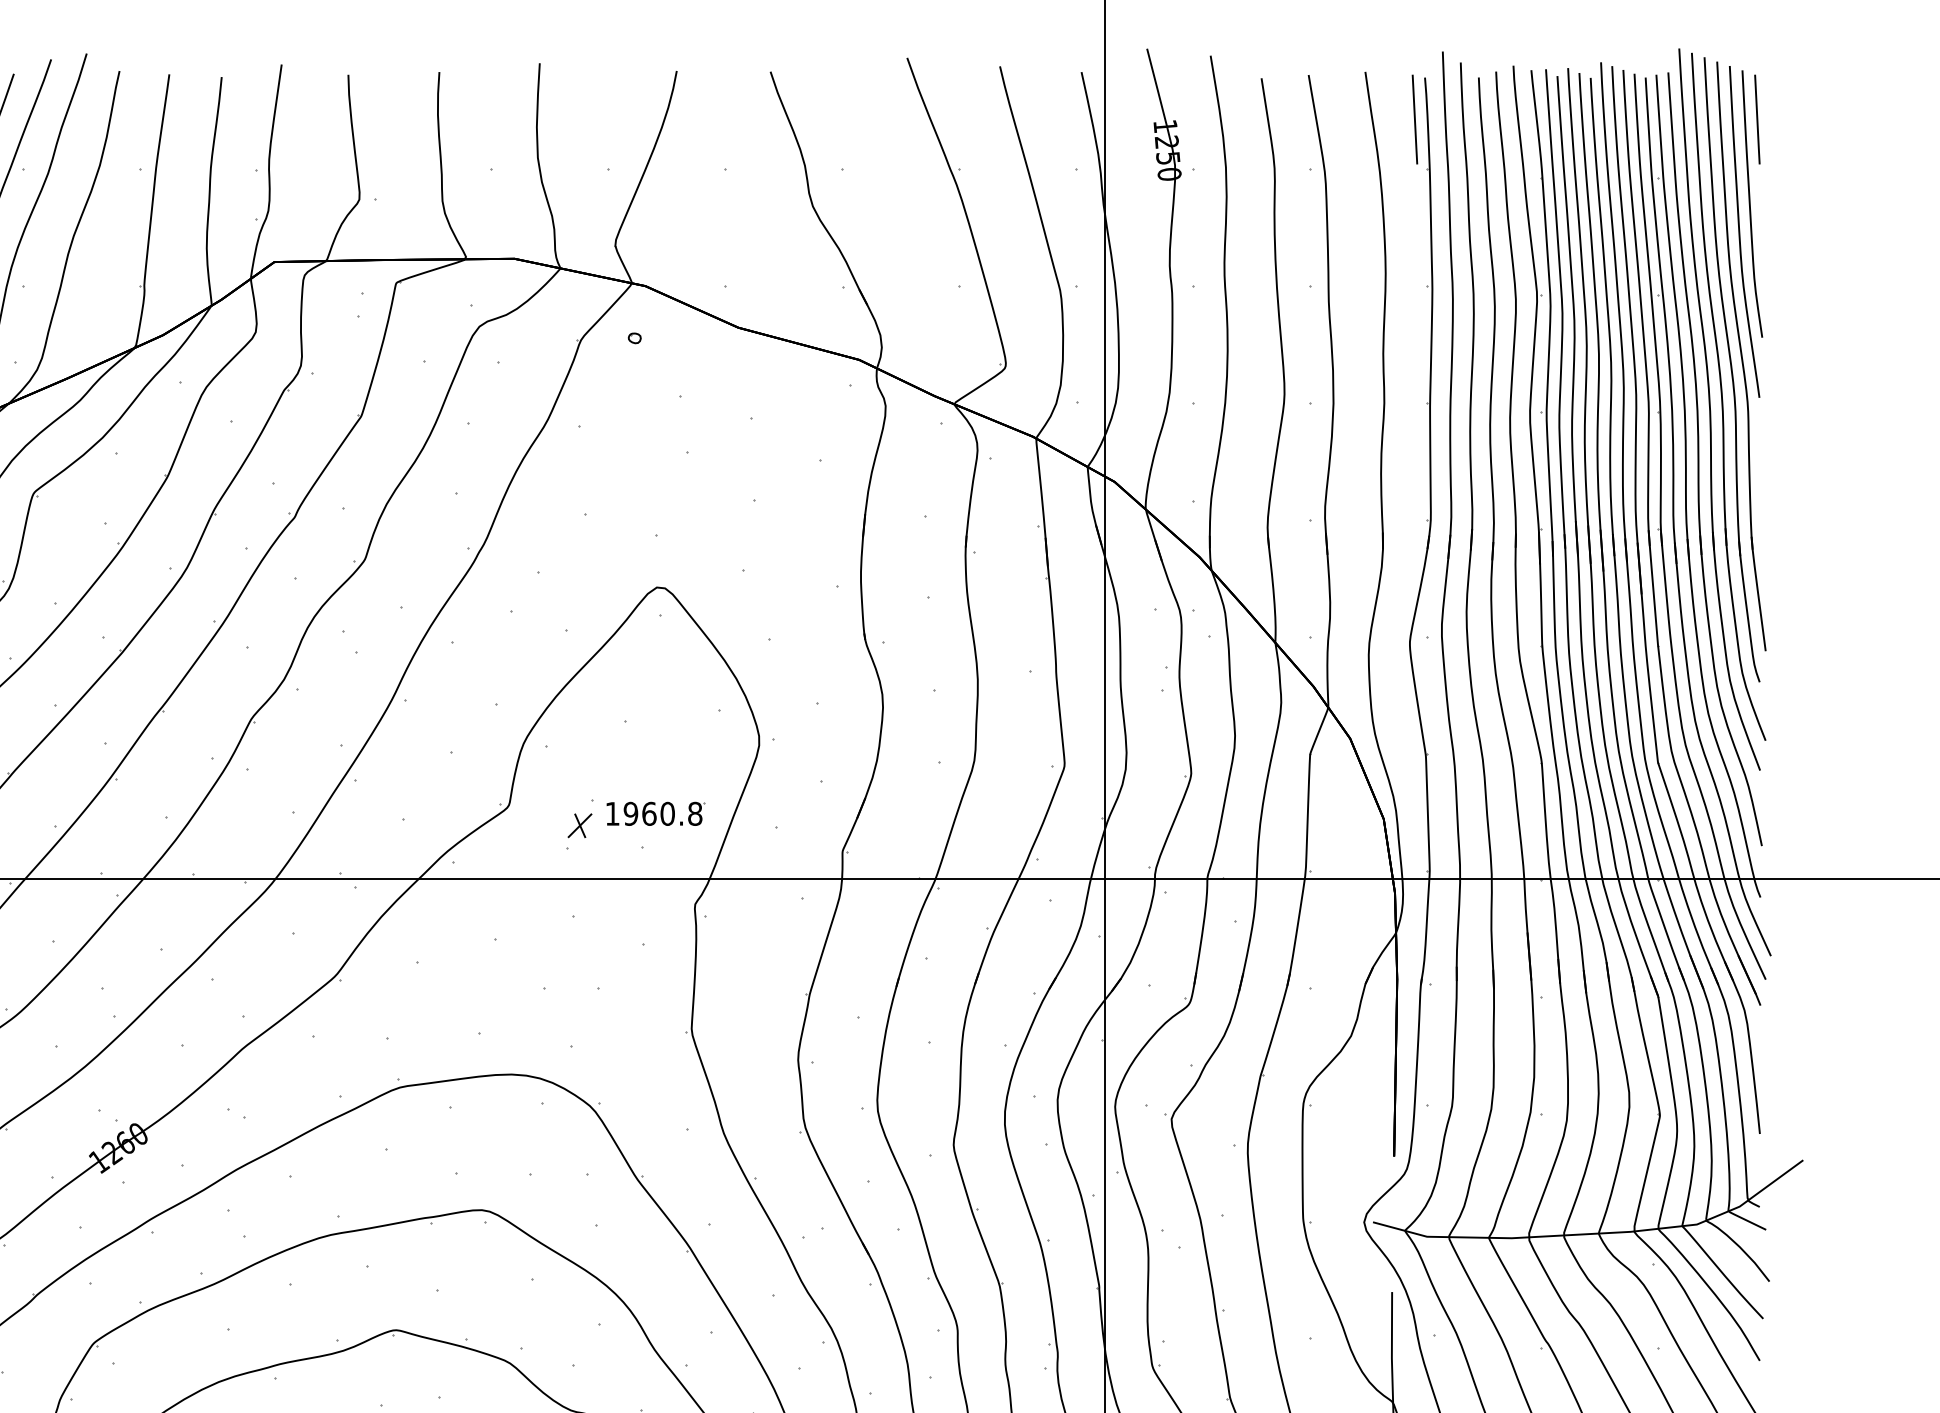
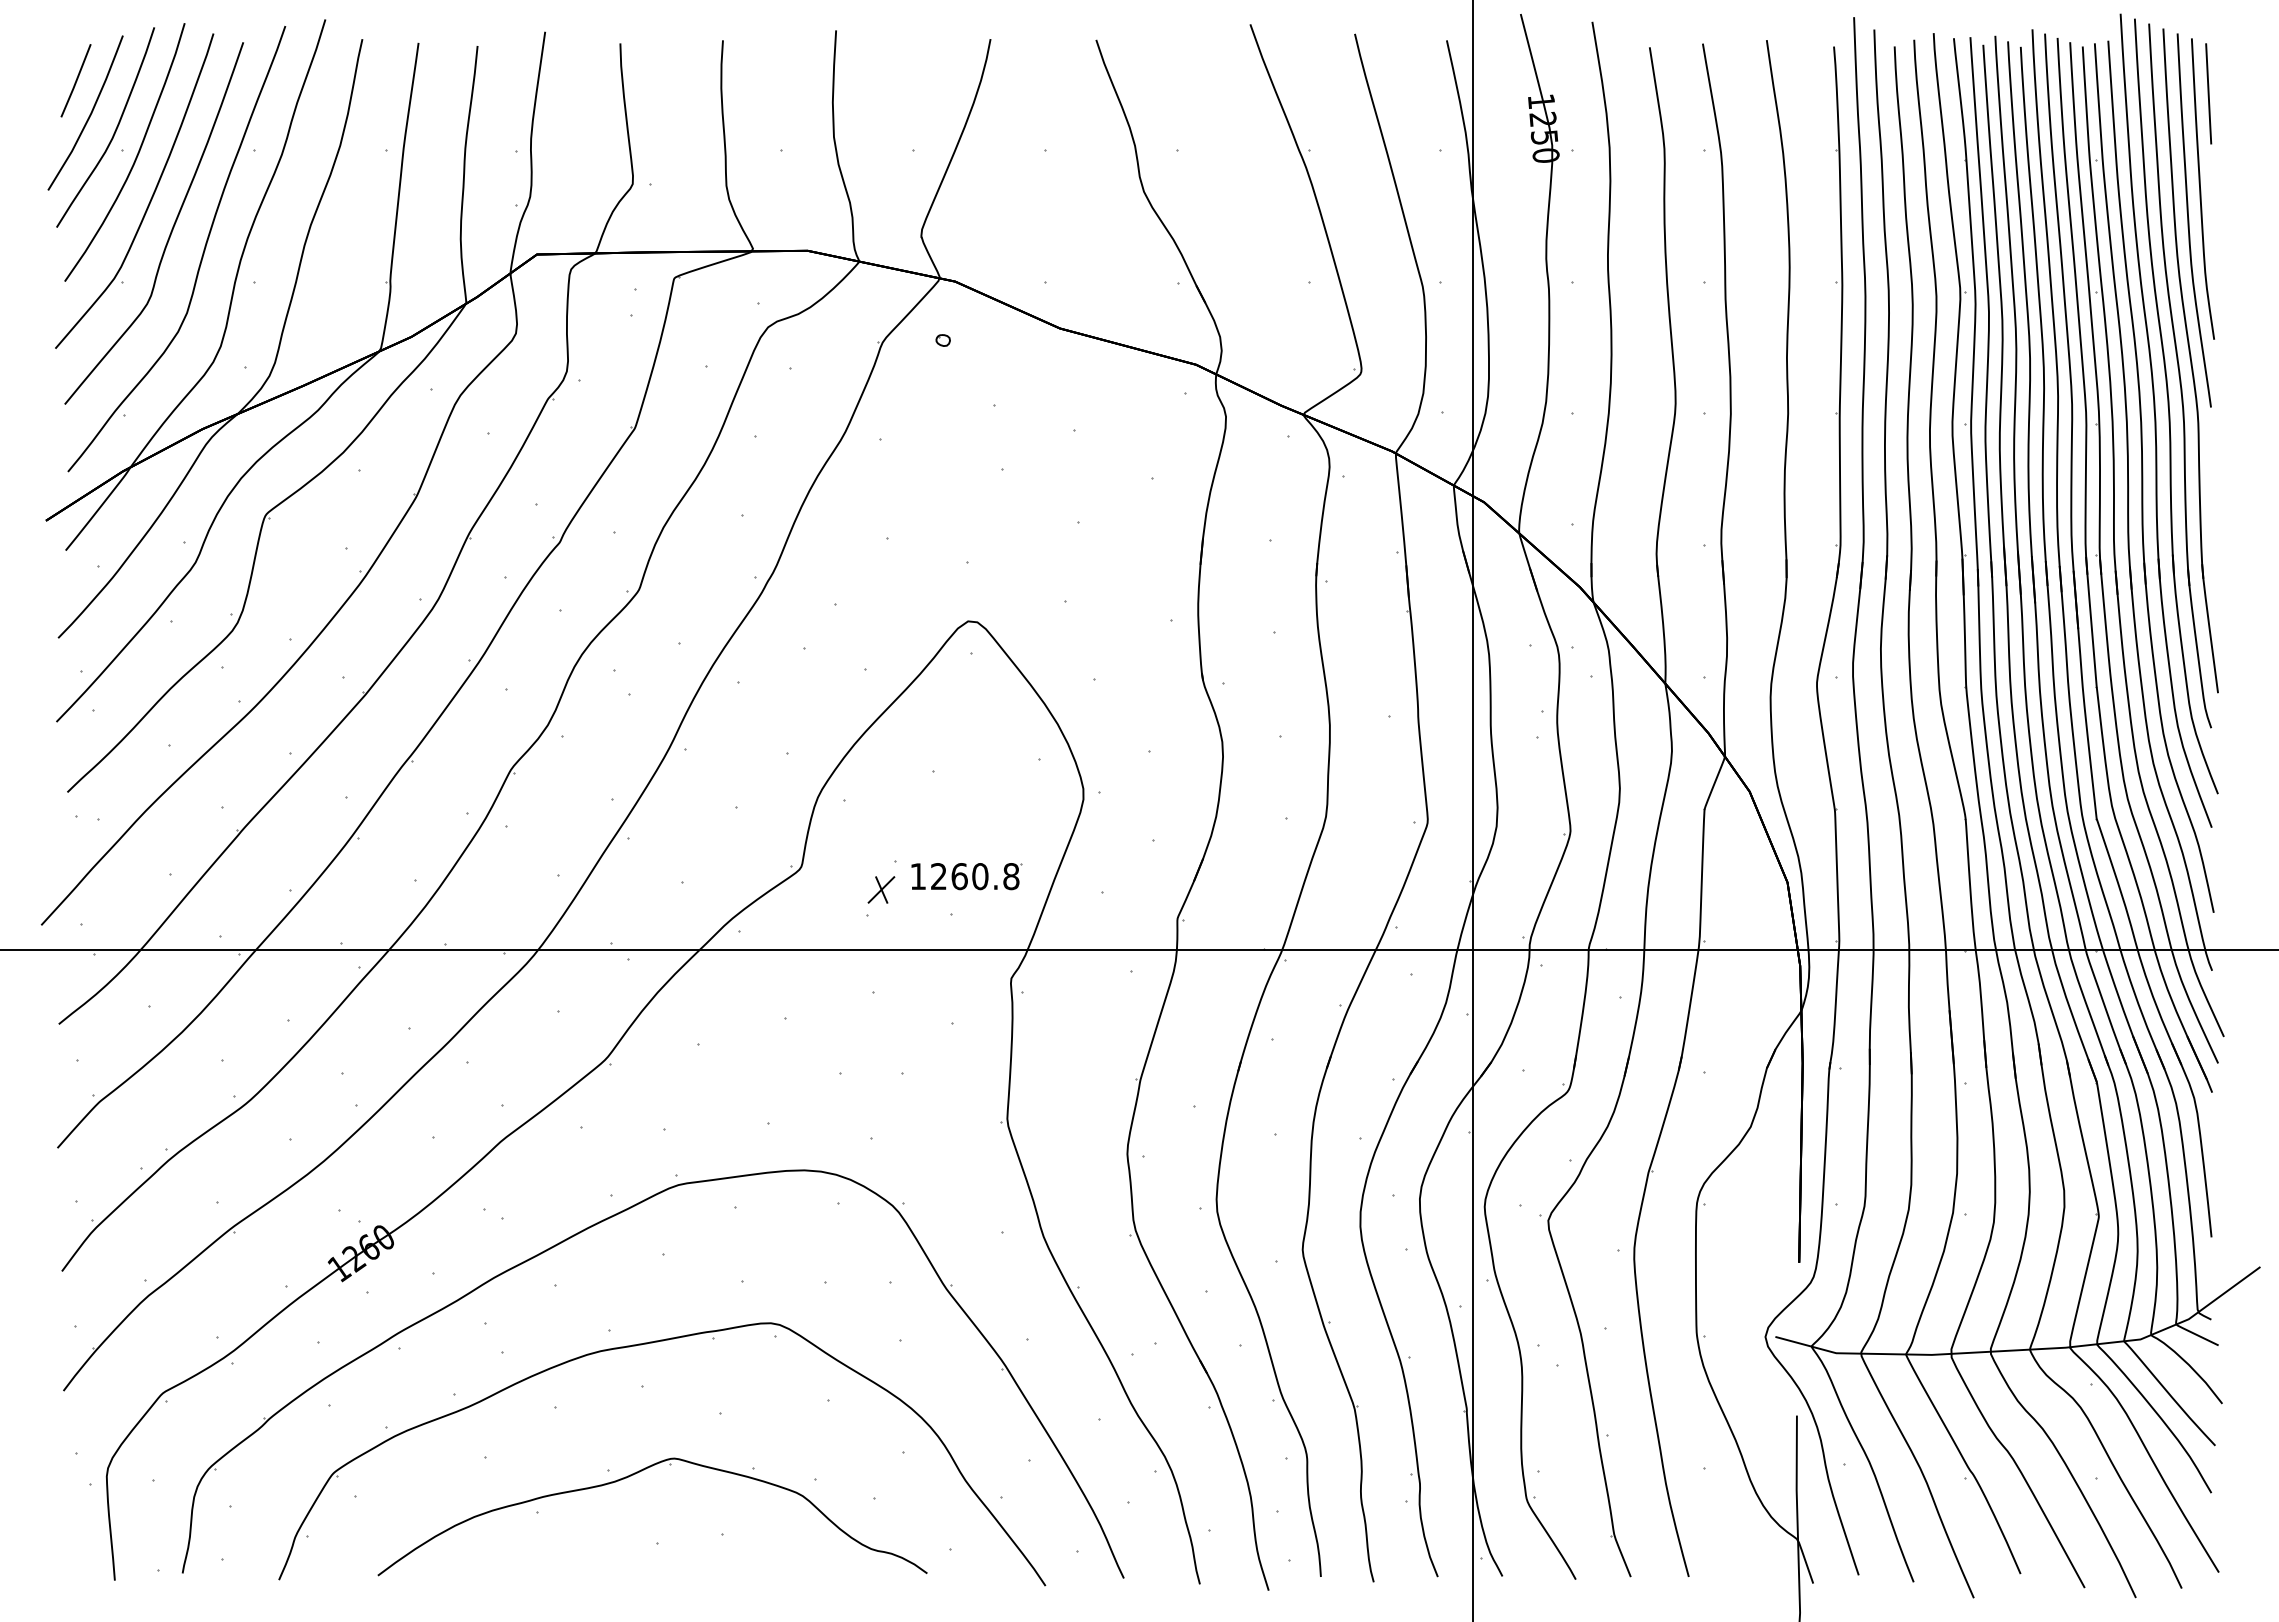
line: (1414, 119) -> (1822, 93), removed
text: (630, 813) -> (938, 876), 1960.8 -> 1260.8

